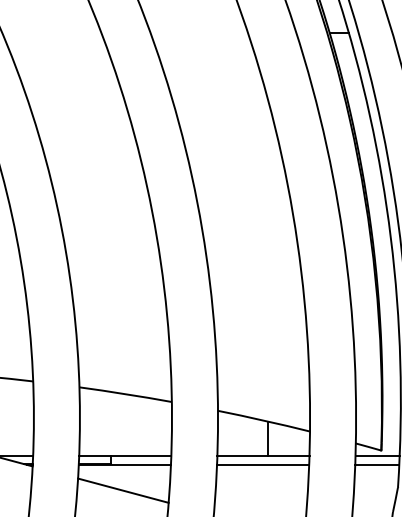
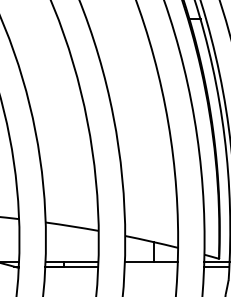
line: (261, 465) -> (150, 267), removed
line: (122, 490) -> (70, 281), removed

